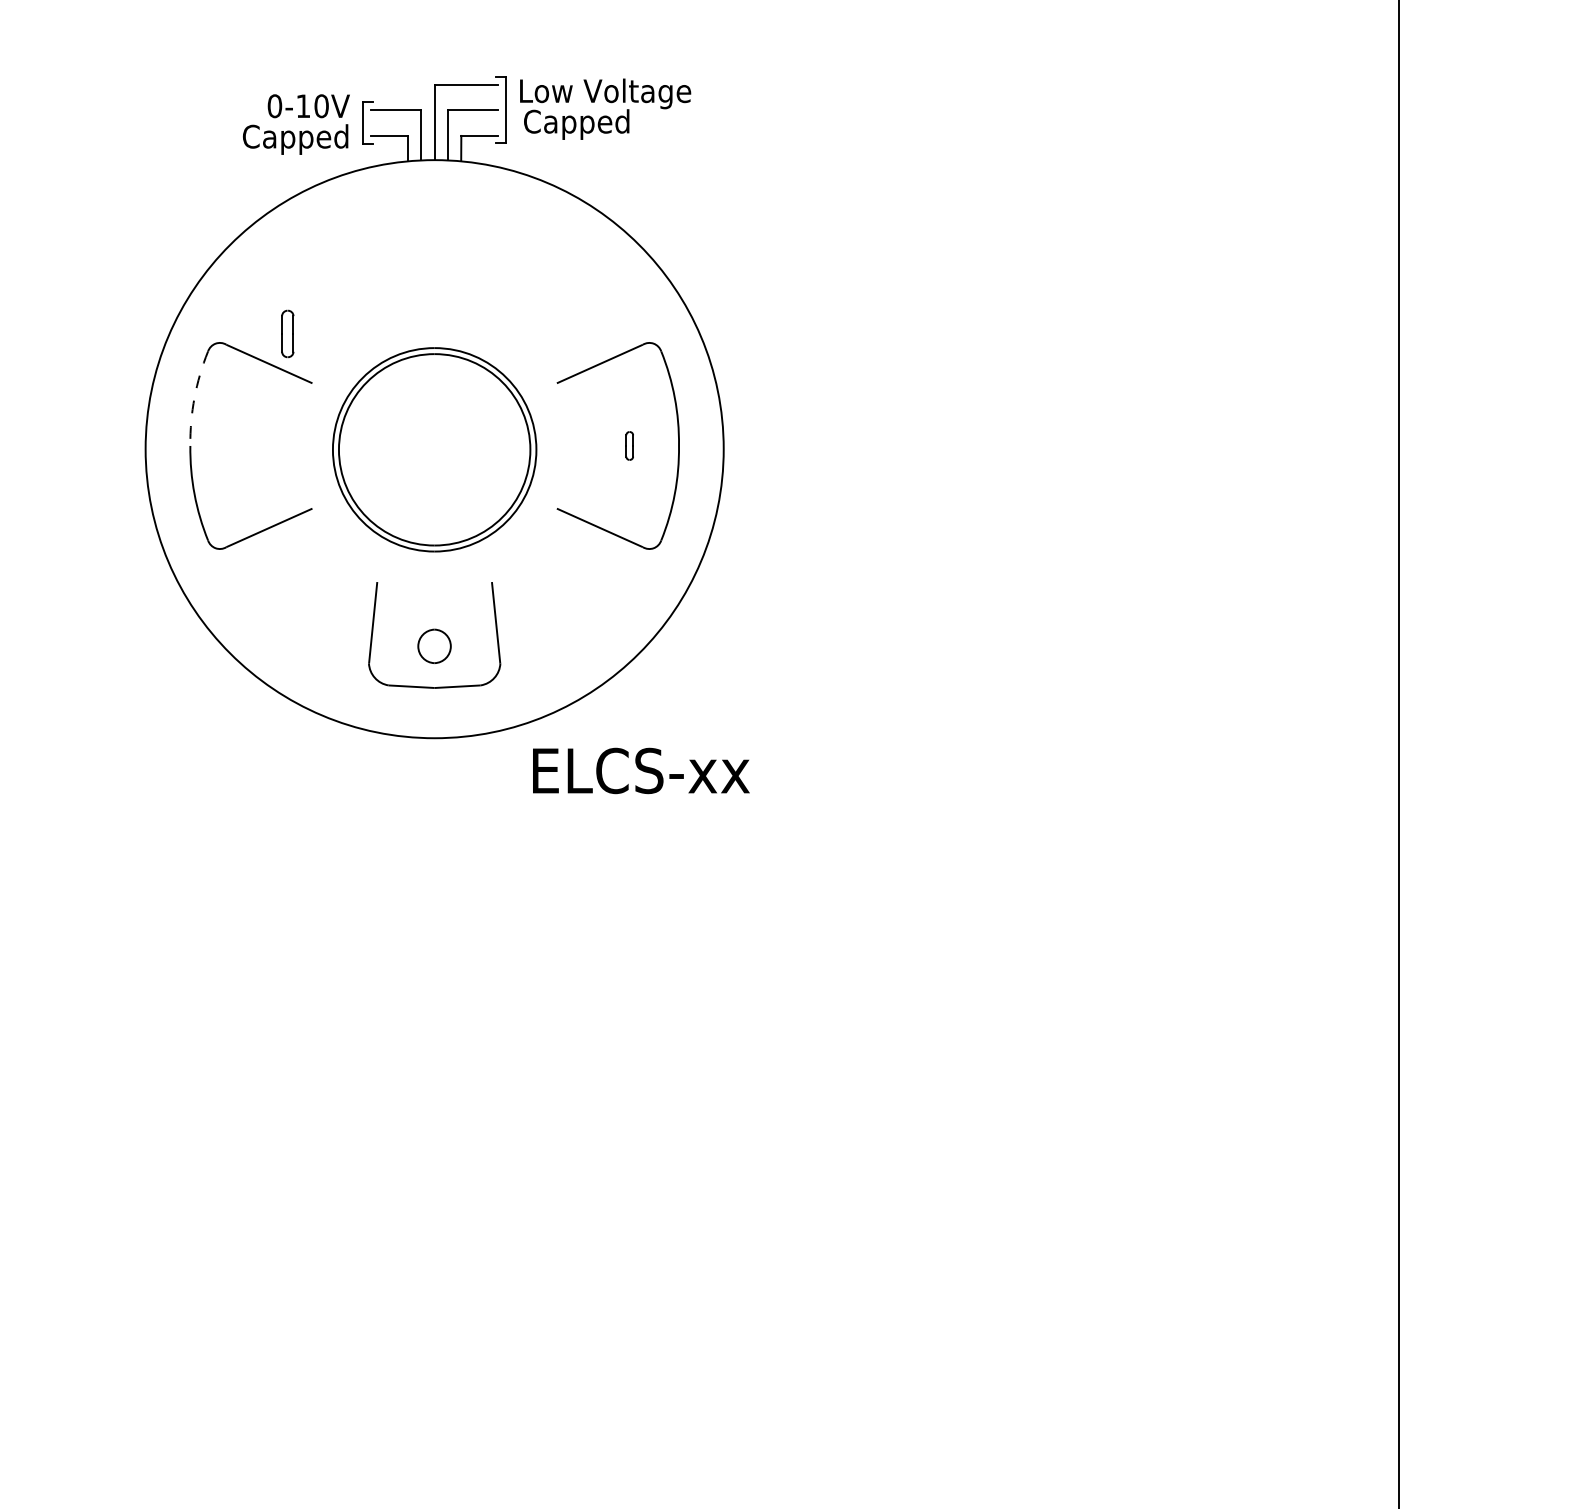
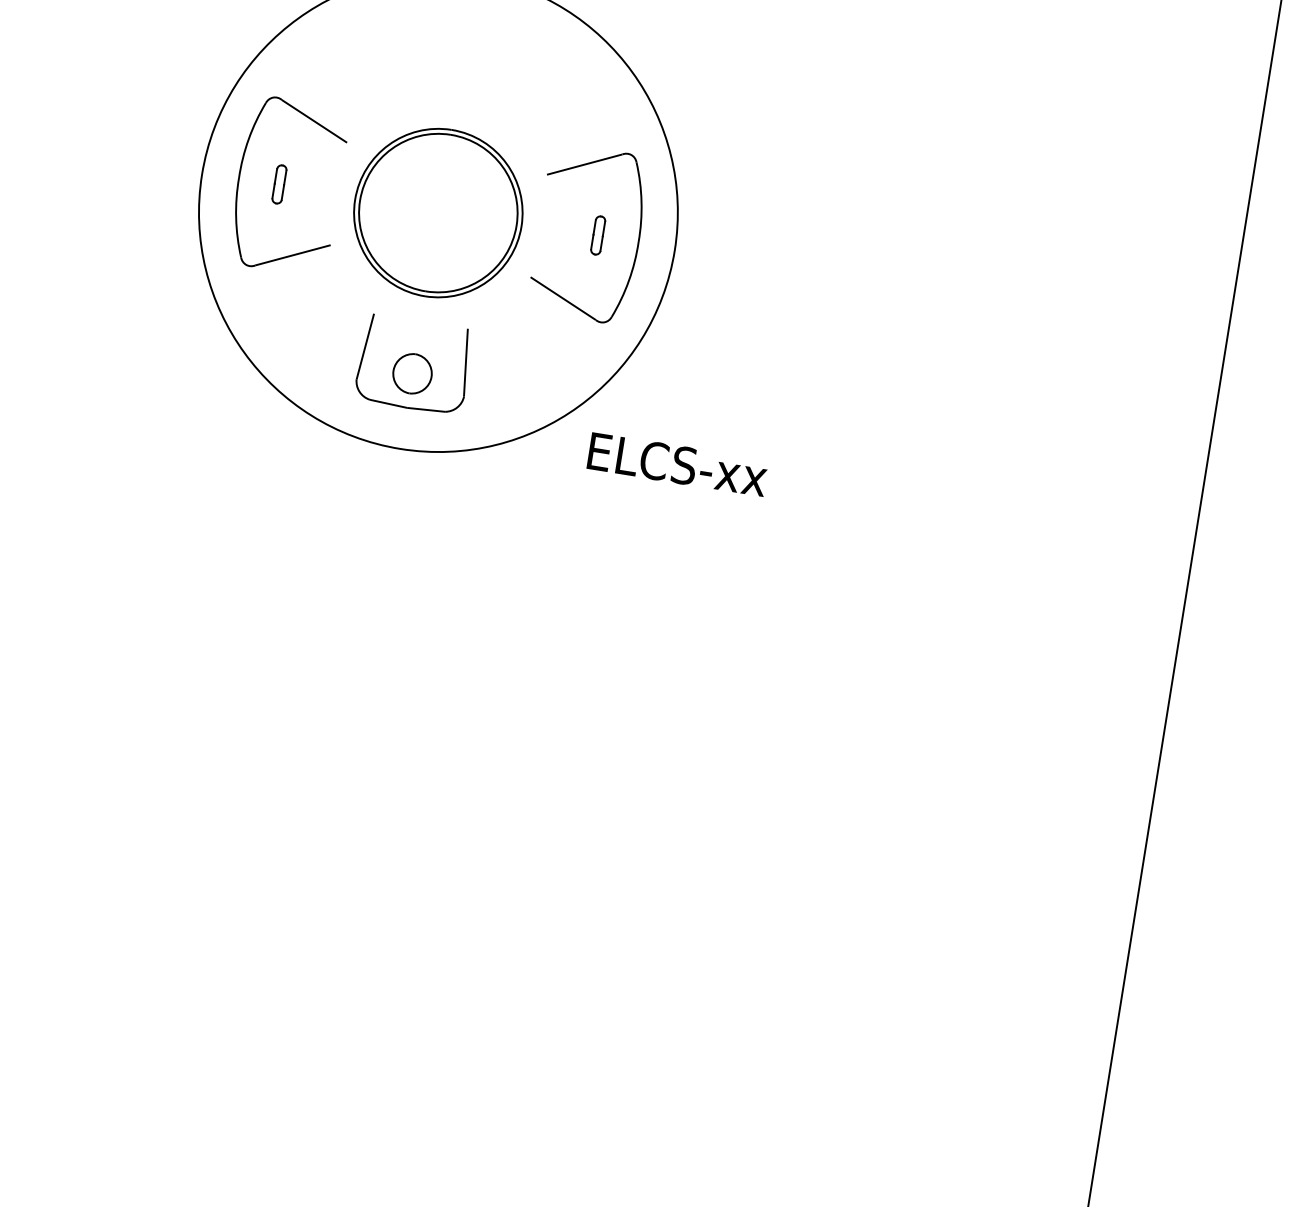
part: (287, 333) -> (279, 184), moved
arc: (194, 397) -> (248, 138), dashed -> solid
part: (629, 445) -> (598, 235), size x1.67
part: (434, 646) -> (412, 373), size x1.43
text: (641, 770) -> (678, 464), moved

